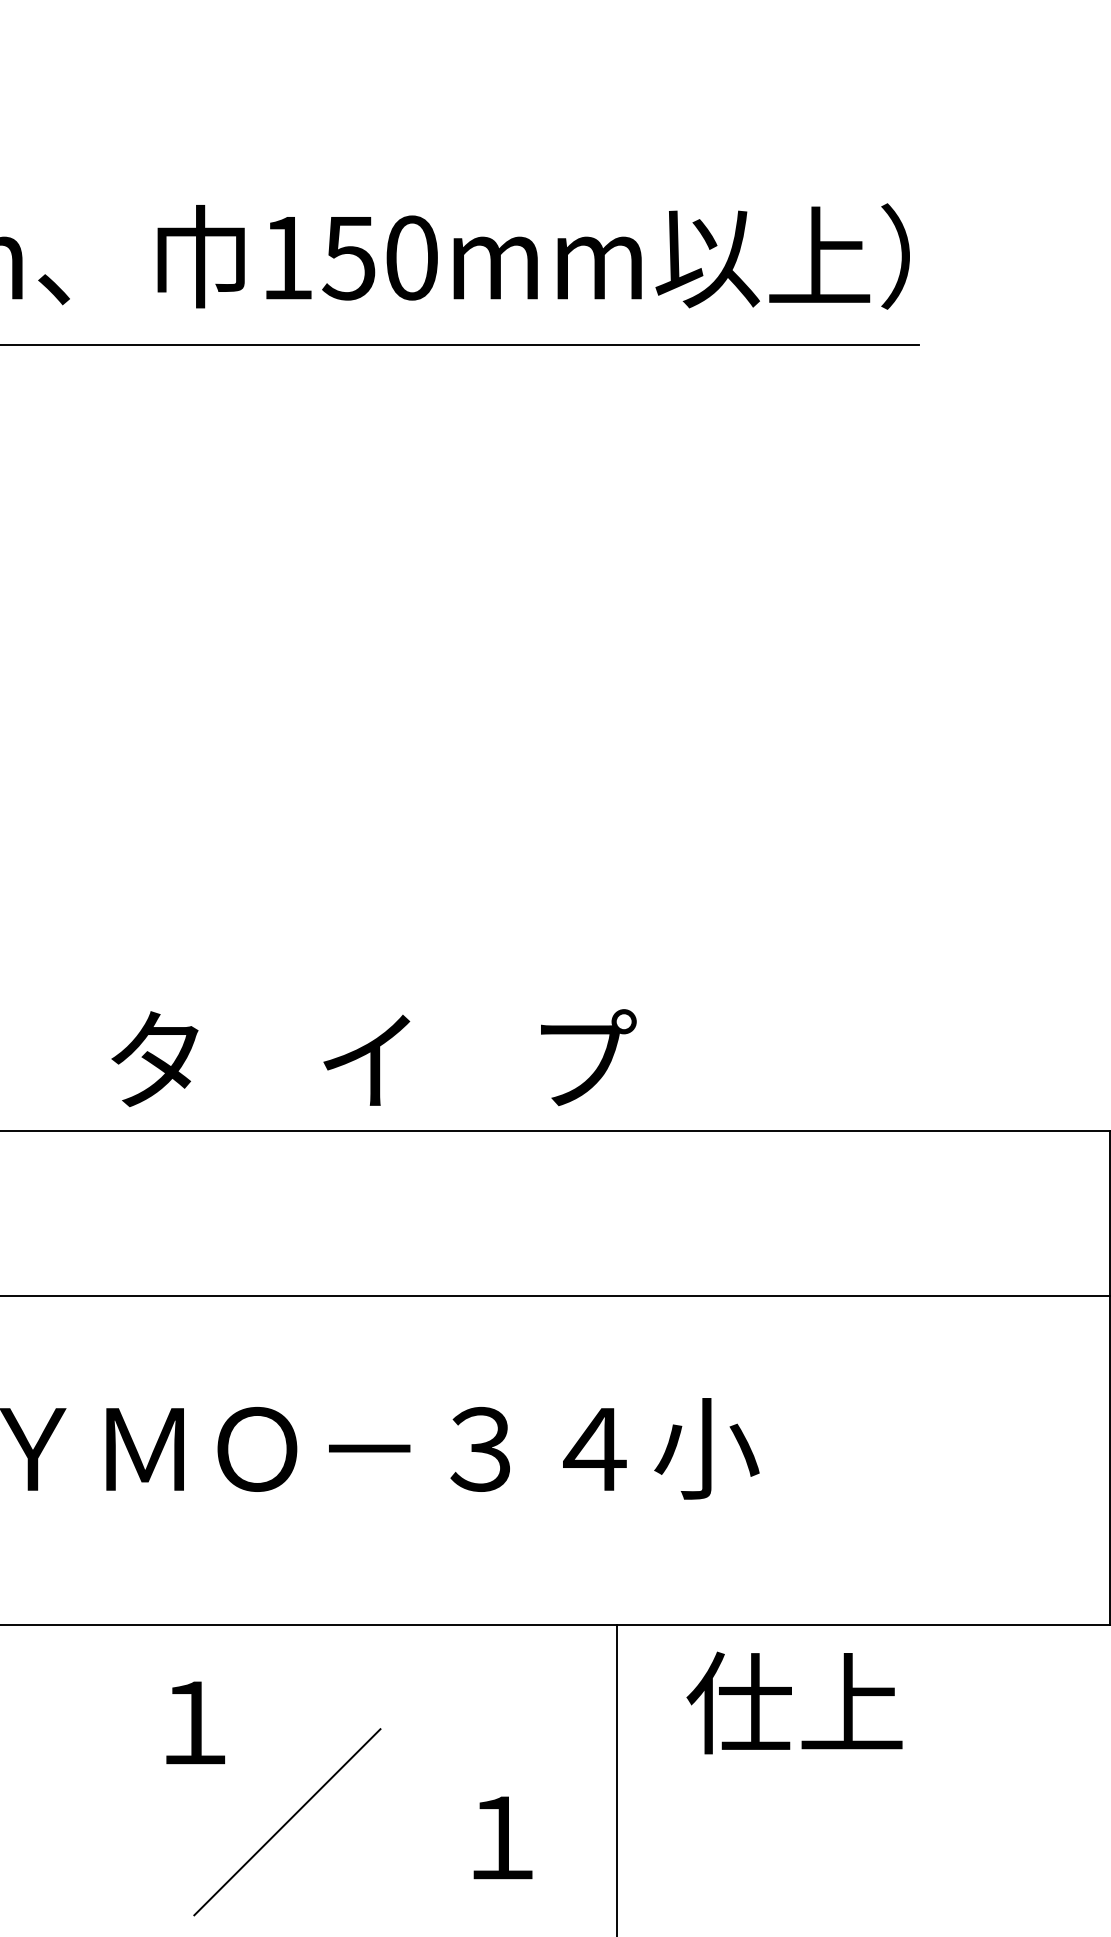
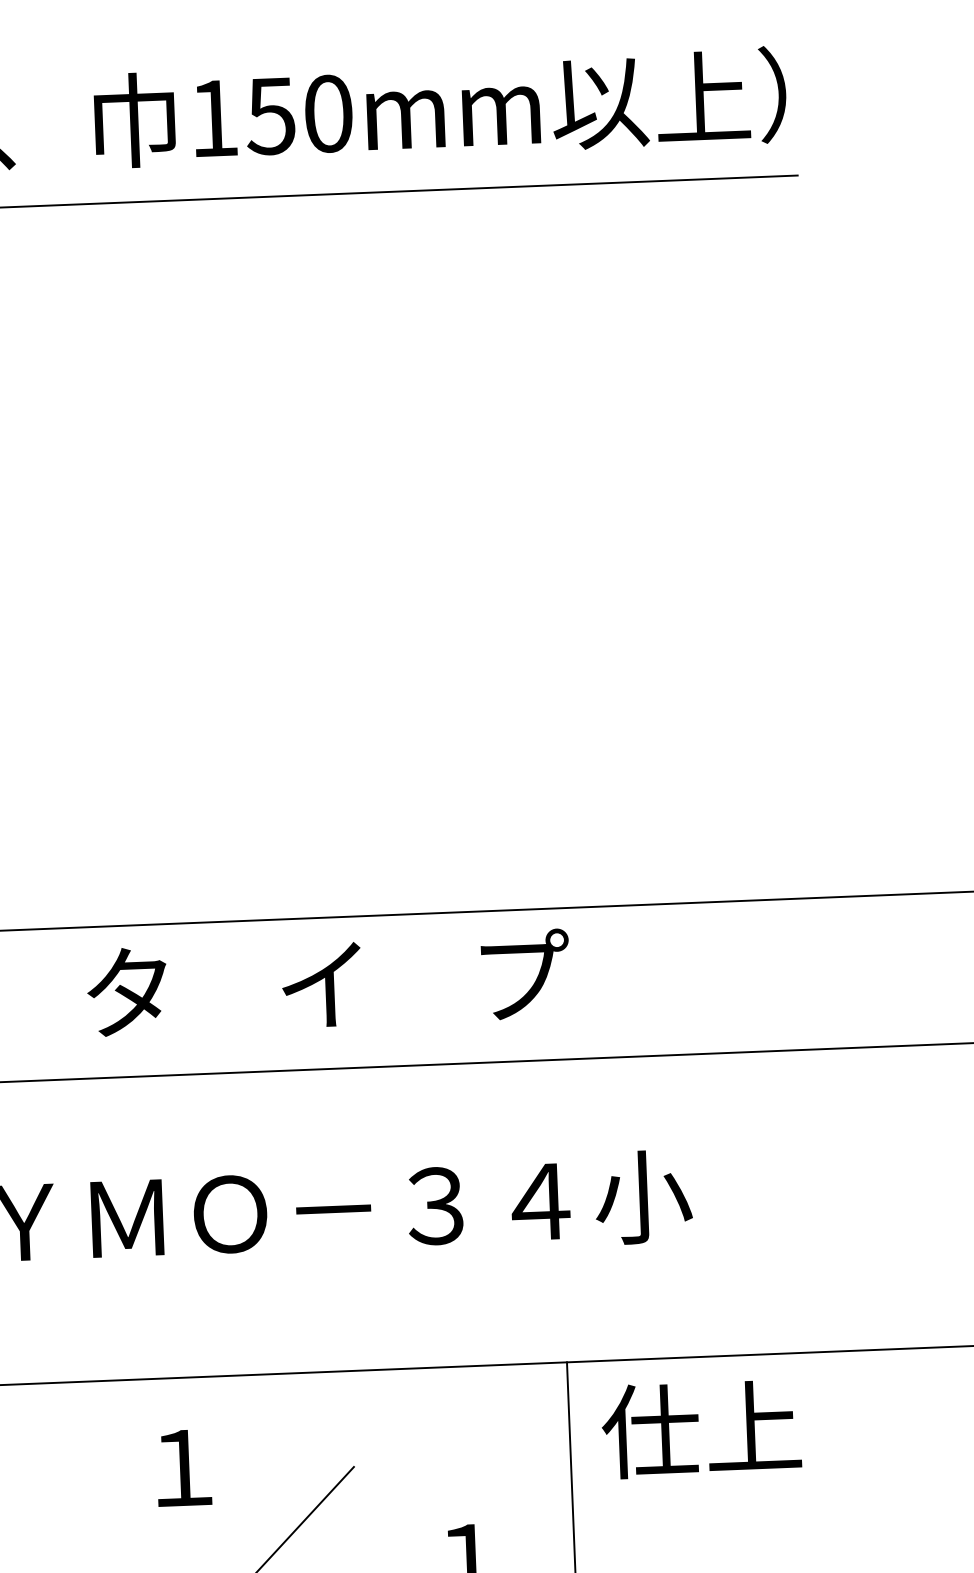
text: (373, 1058) -> (328, 983), moved
text: (794, 1702) -> (701, 1428), moved

